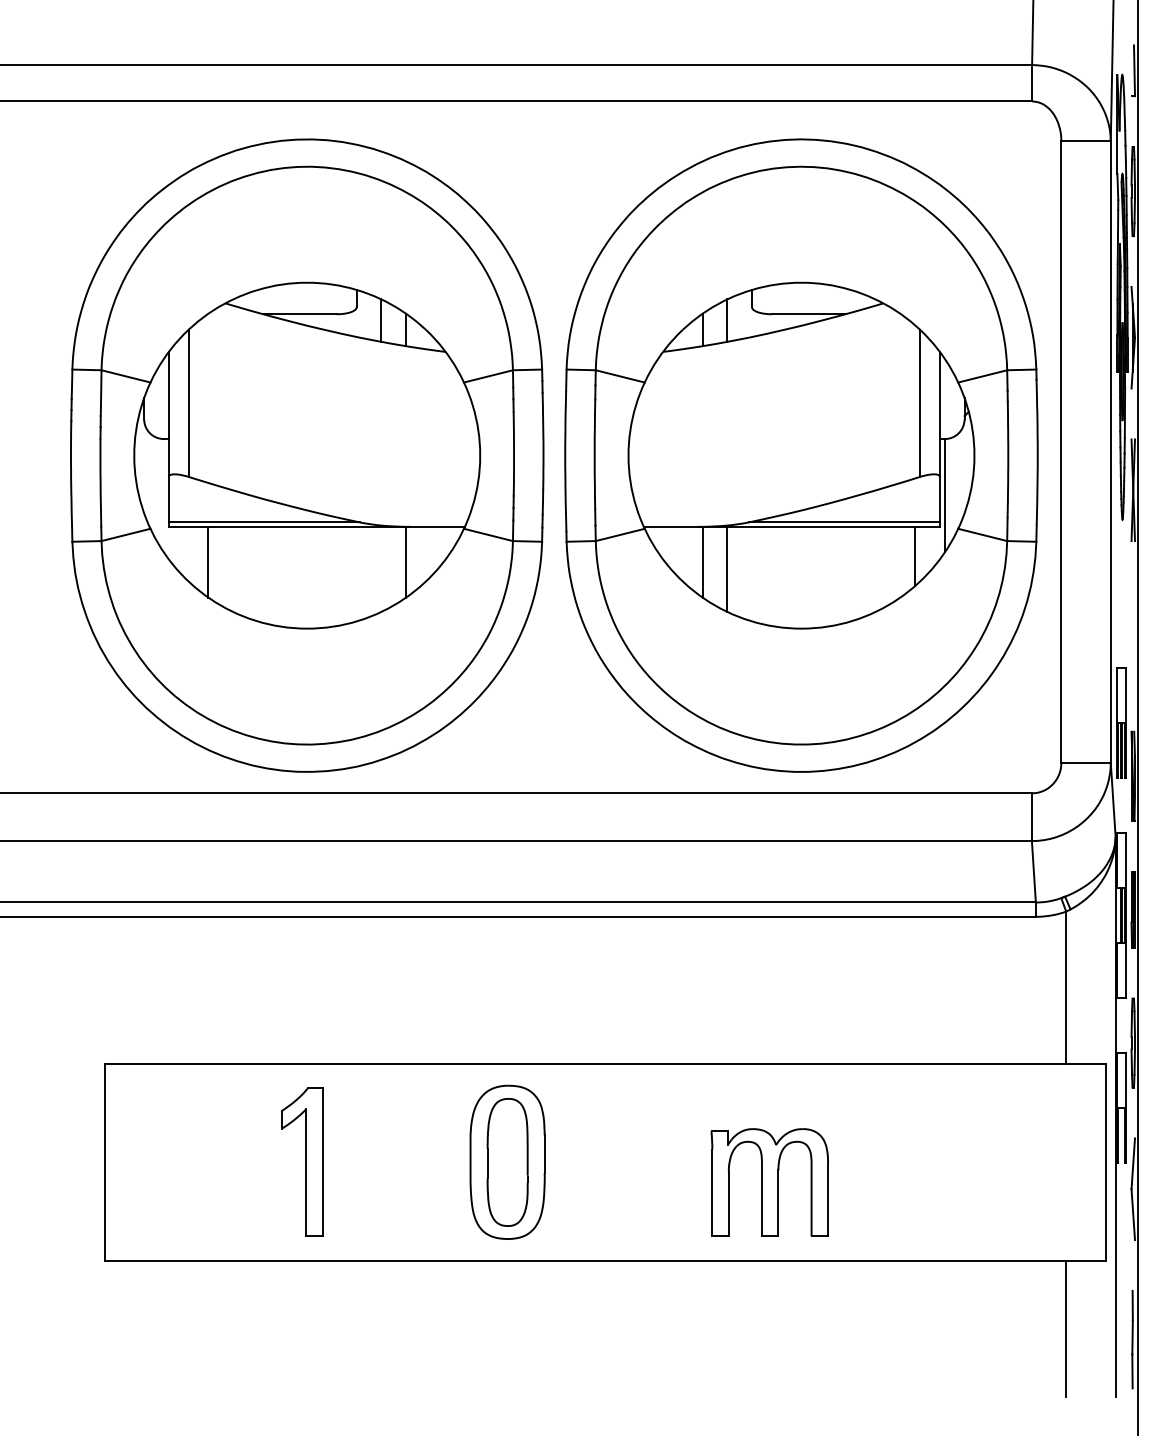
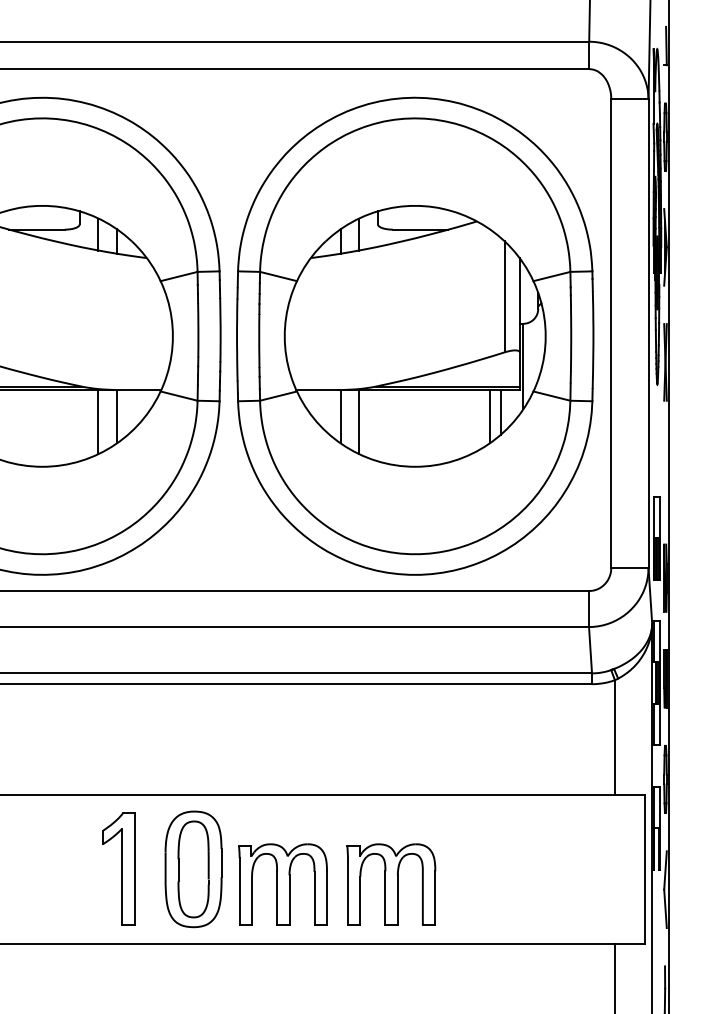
line: (900, 561) -> (489, 416), added
line: (381, 568) -> (98, 421), added
part: (302, 1161) -> (118, 868), moved
part: (626, 1182) -> (283, 884), added

